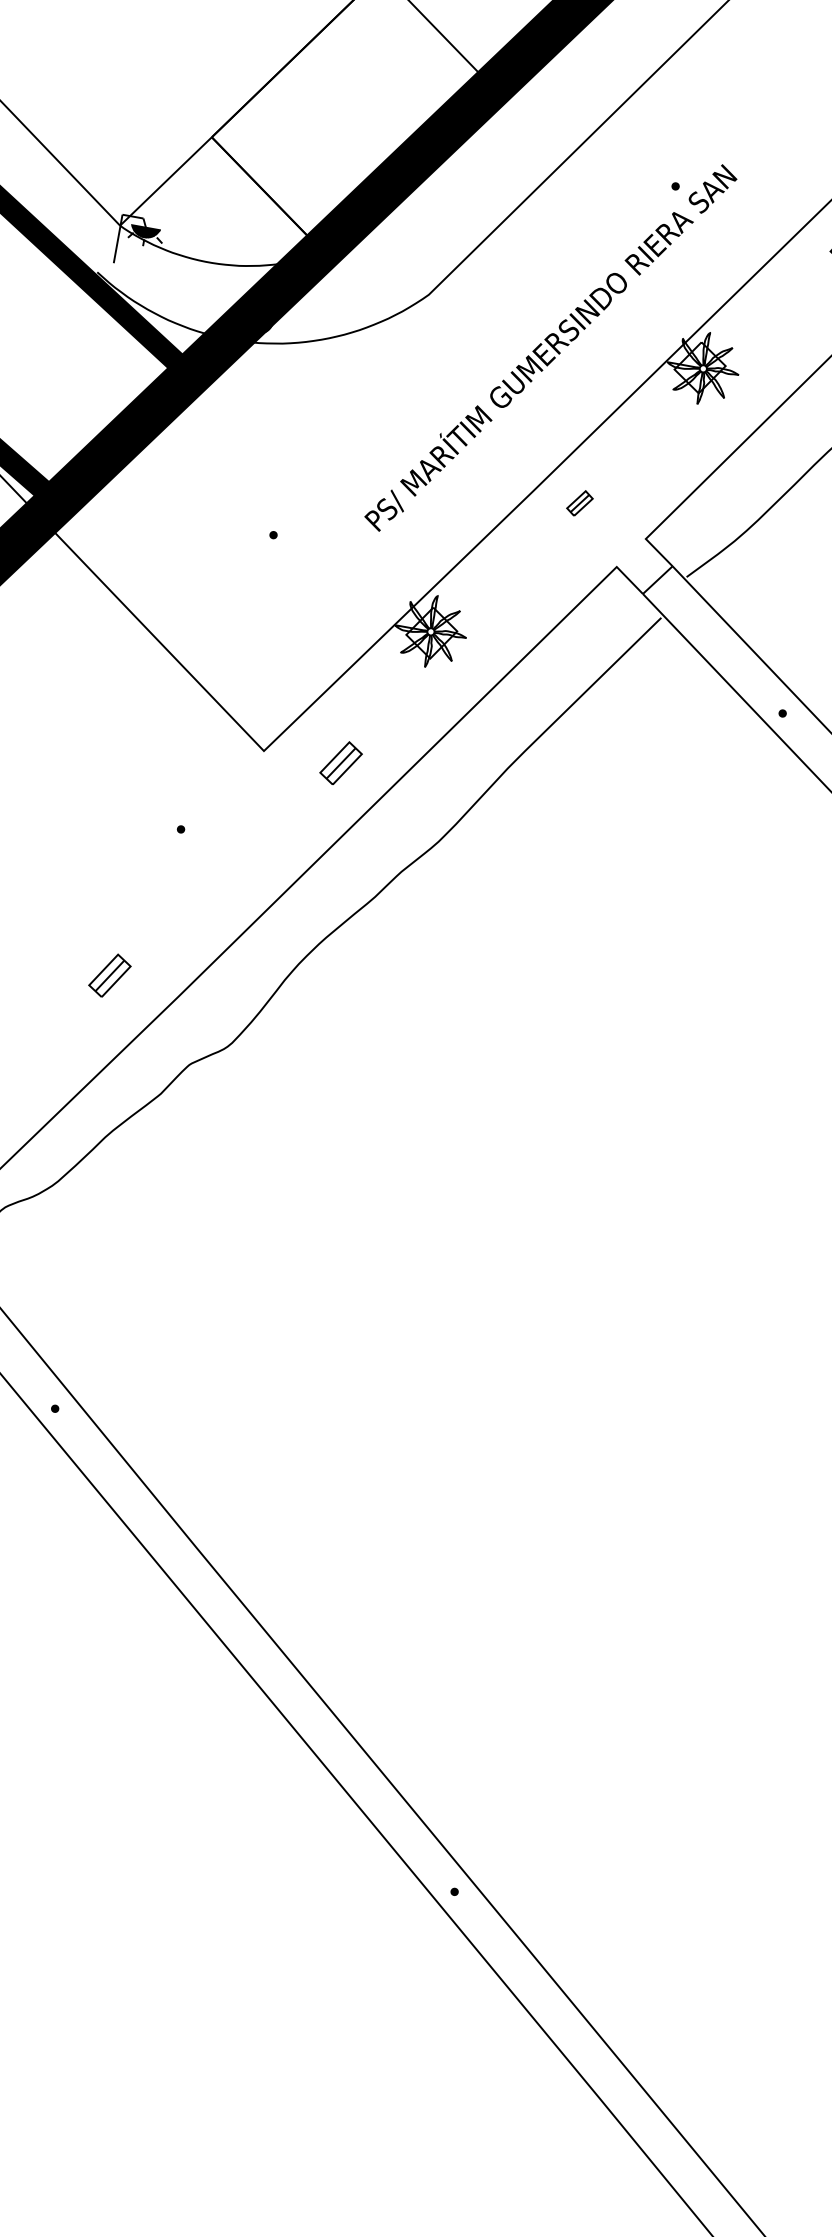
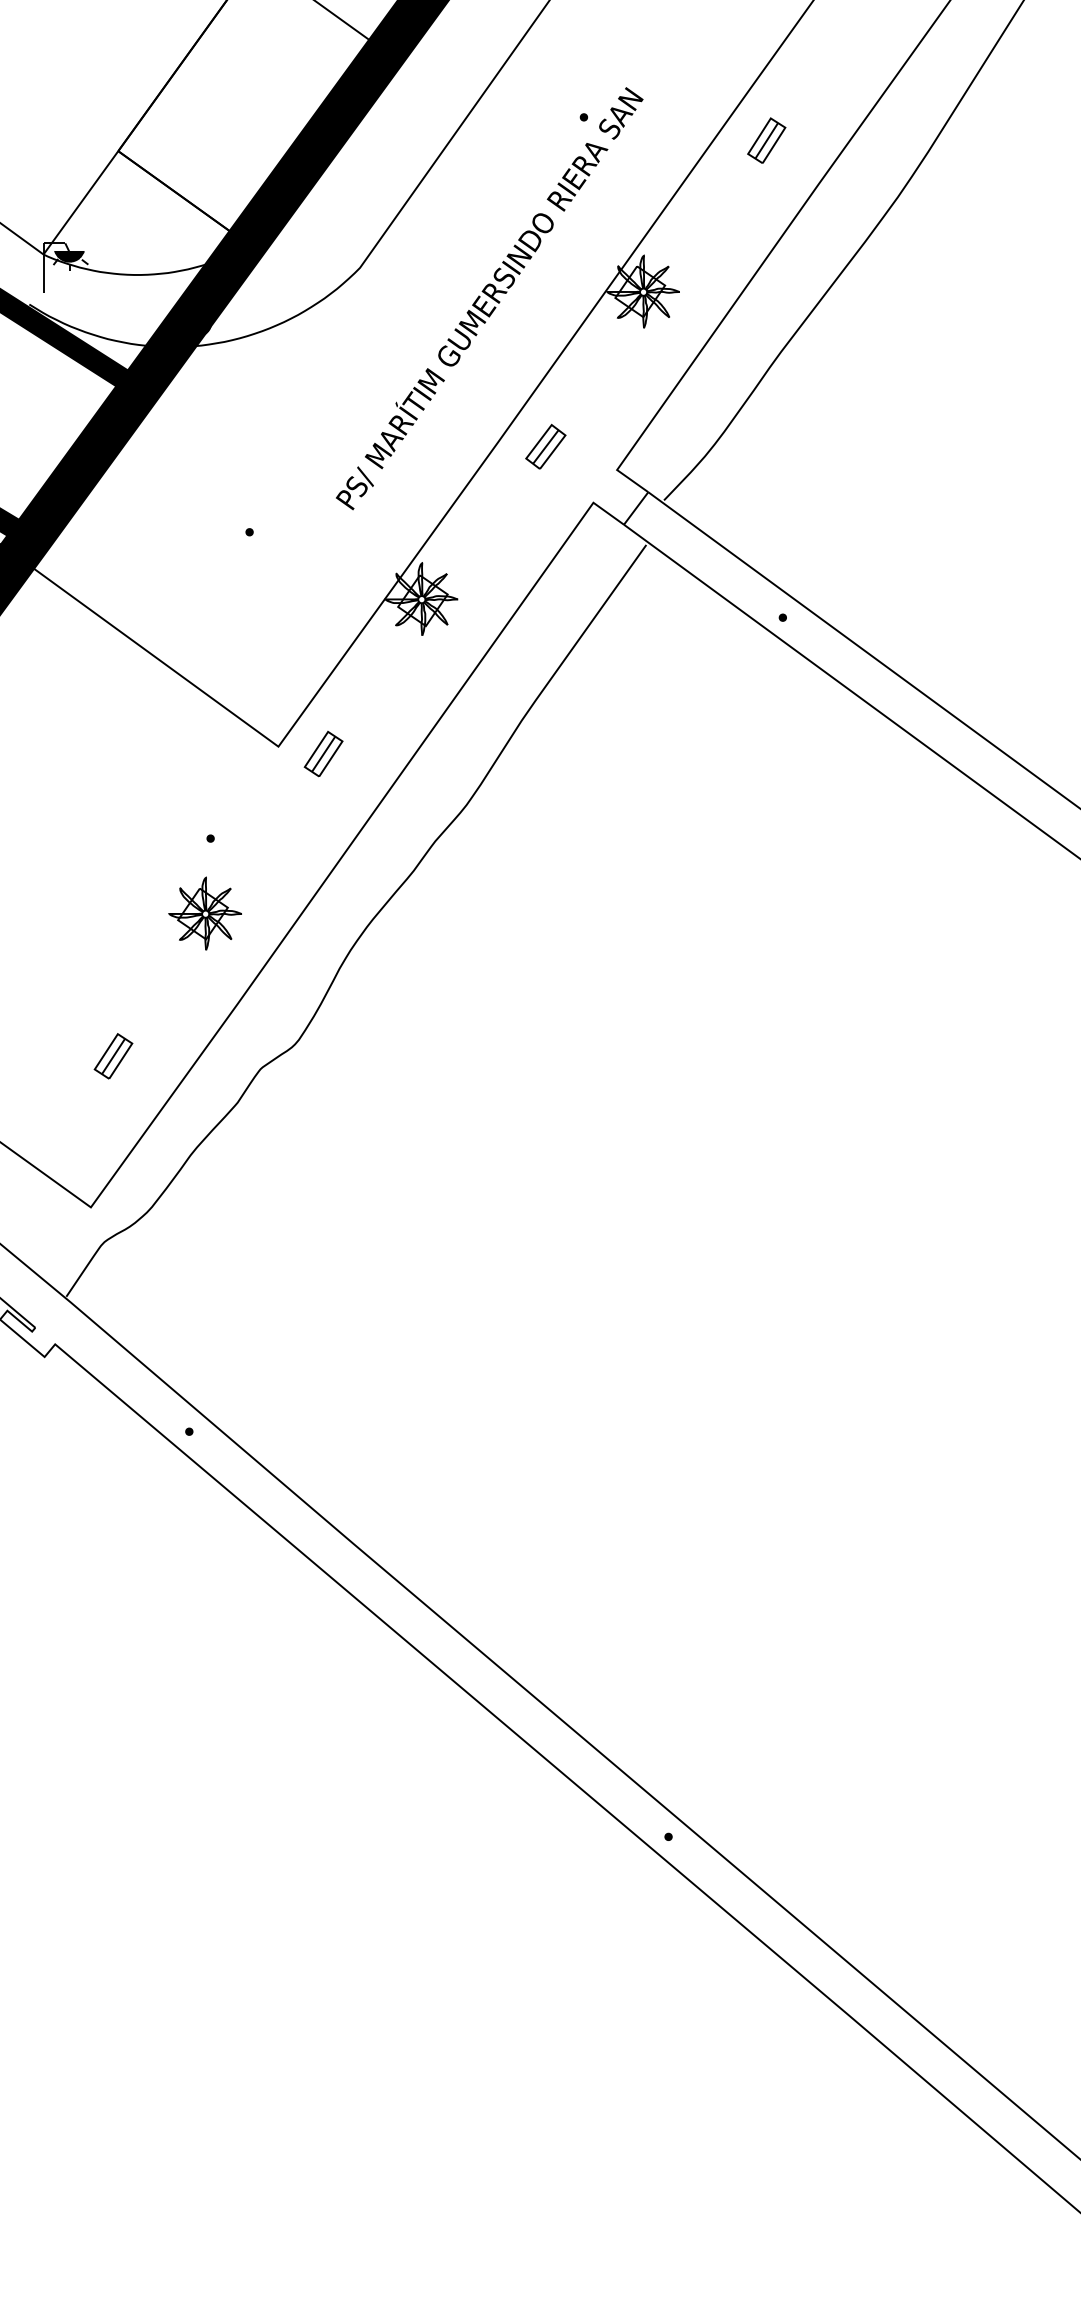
part: (579, 503) -> (545, 446), size x1.67
part: (341, 762) -> (323, 753), moved
part: (161, 901) -> (204, 913), added
part: (109, 975) -> (113, 1056), moved

